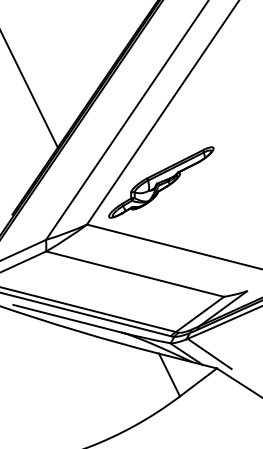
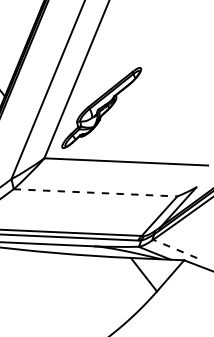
line: (135, 274) -> (95, 193), solid -> dashed
line: (209, 353) -> (174, 248), solid -> dashed

